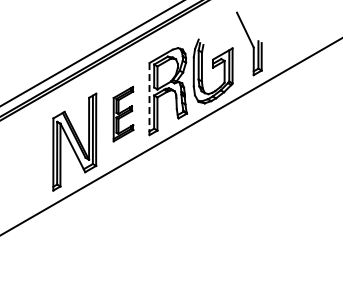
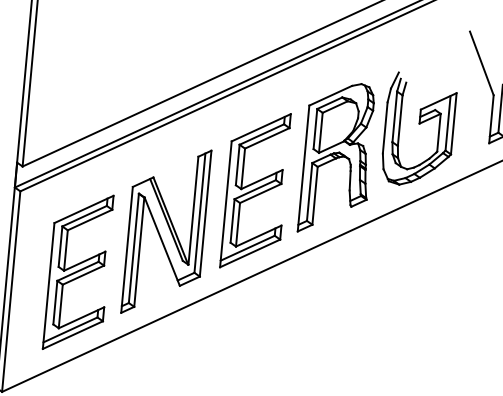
line: (149, 99) -> (303, 169), dashed -> solid
part: (123, 113) -> (255, 189), size x1.67
part: (26, 169) -> (77, 271), added

